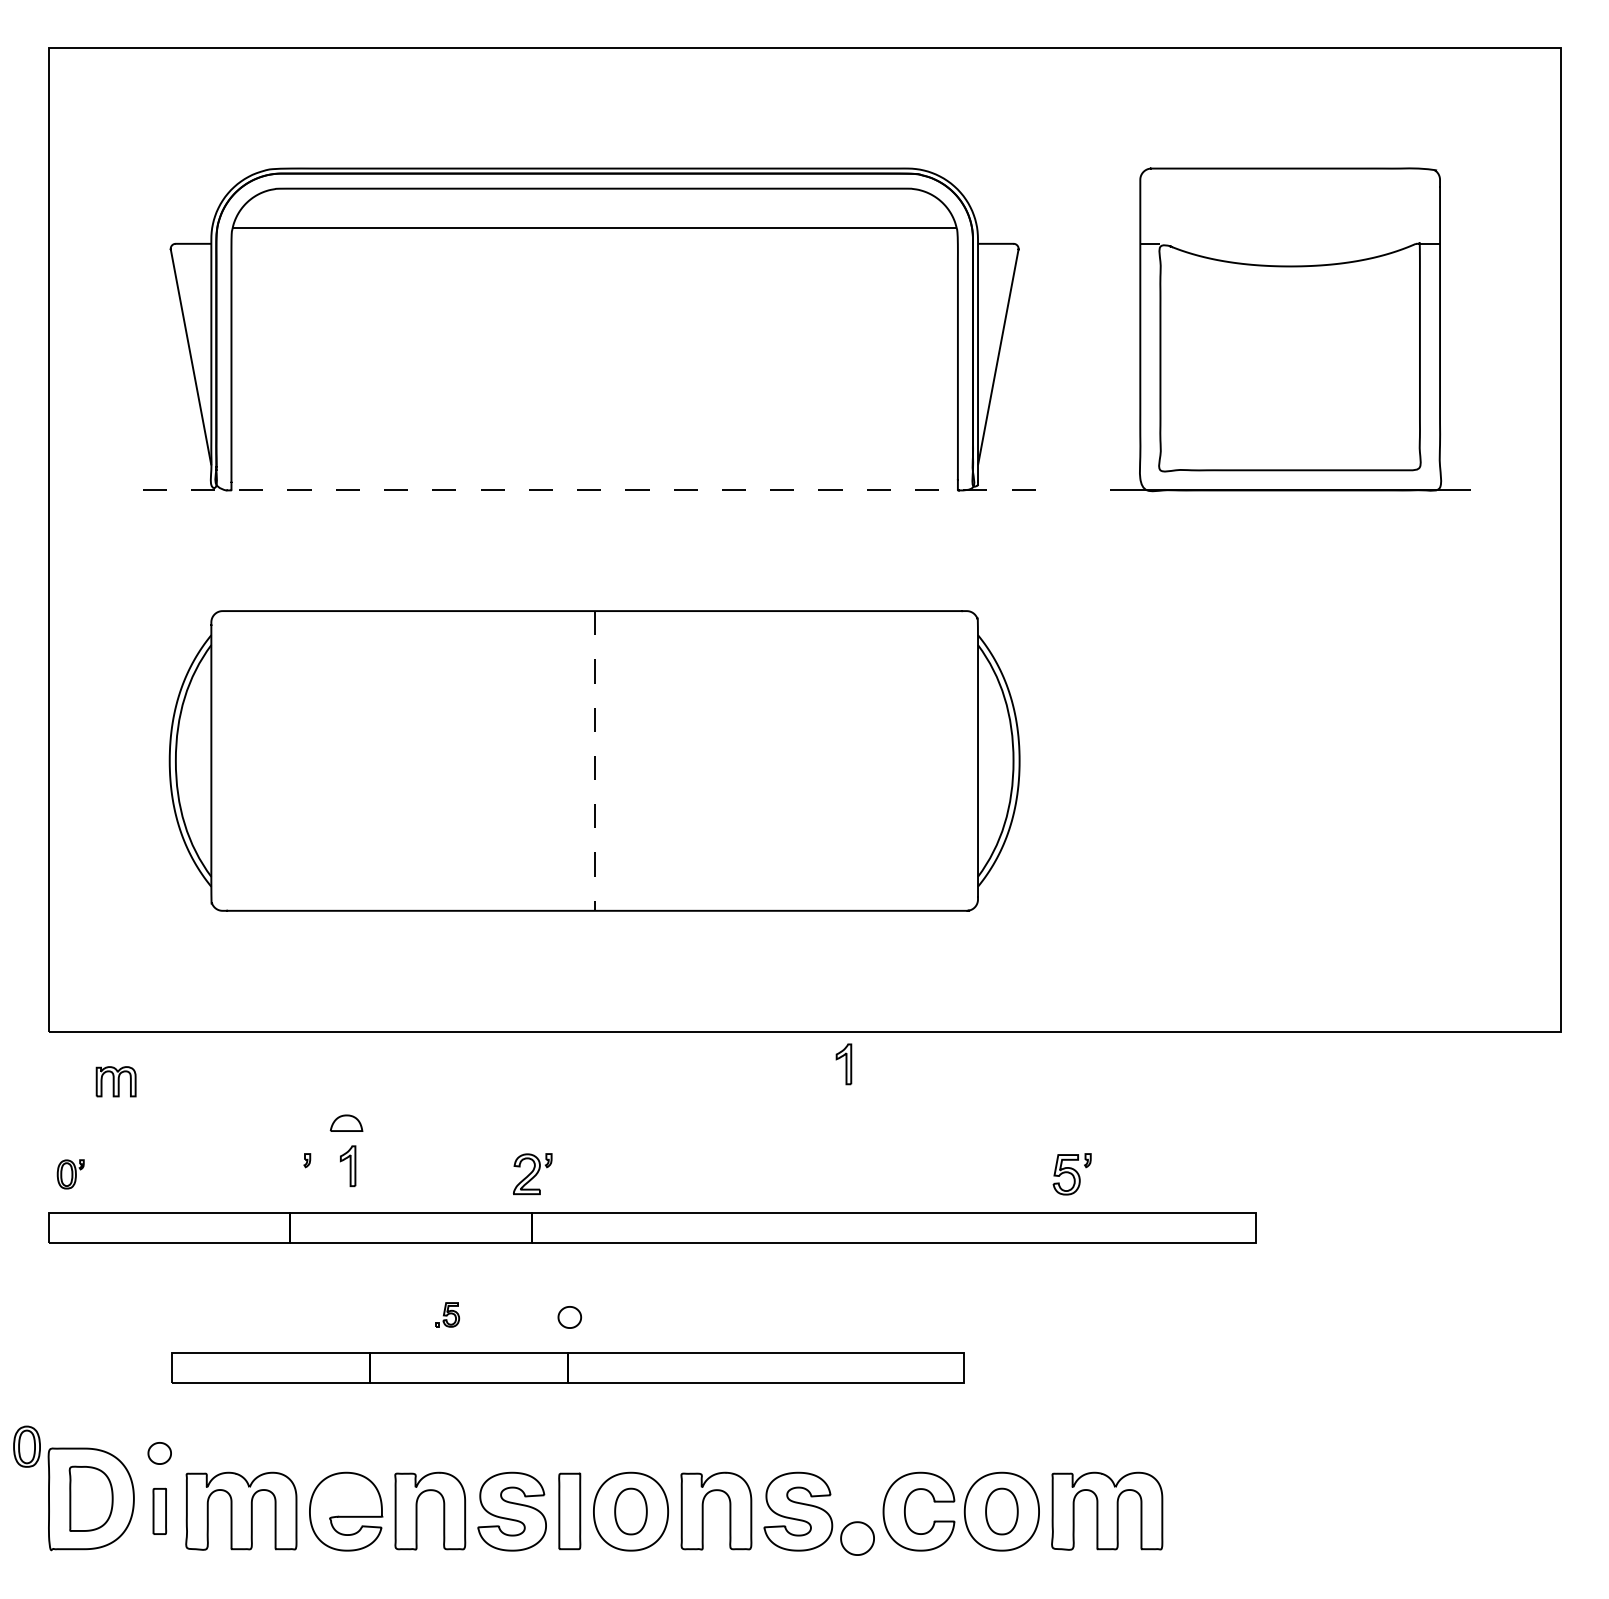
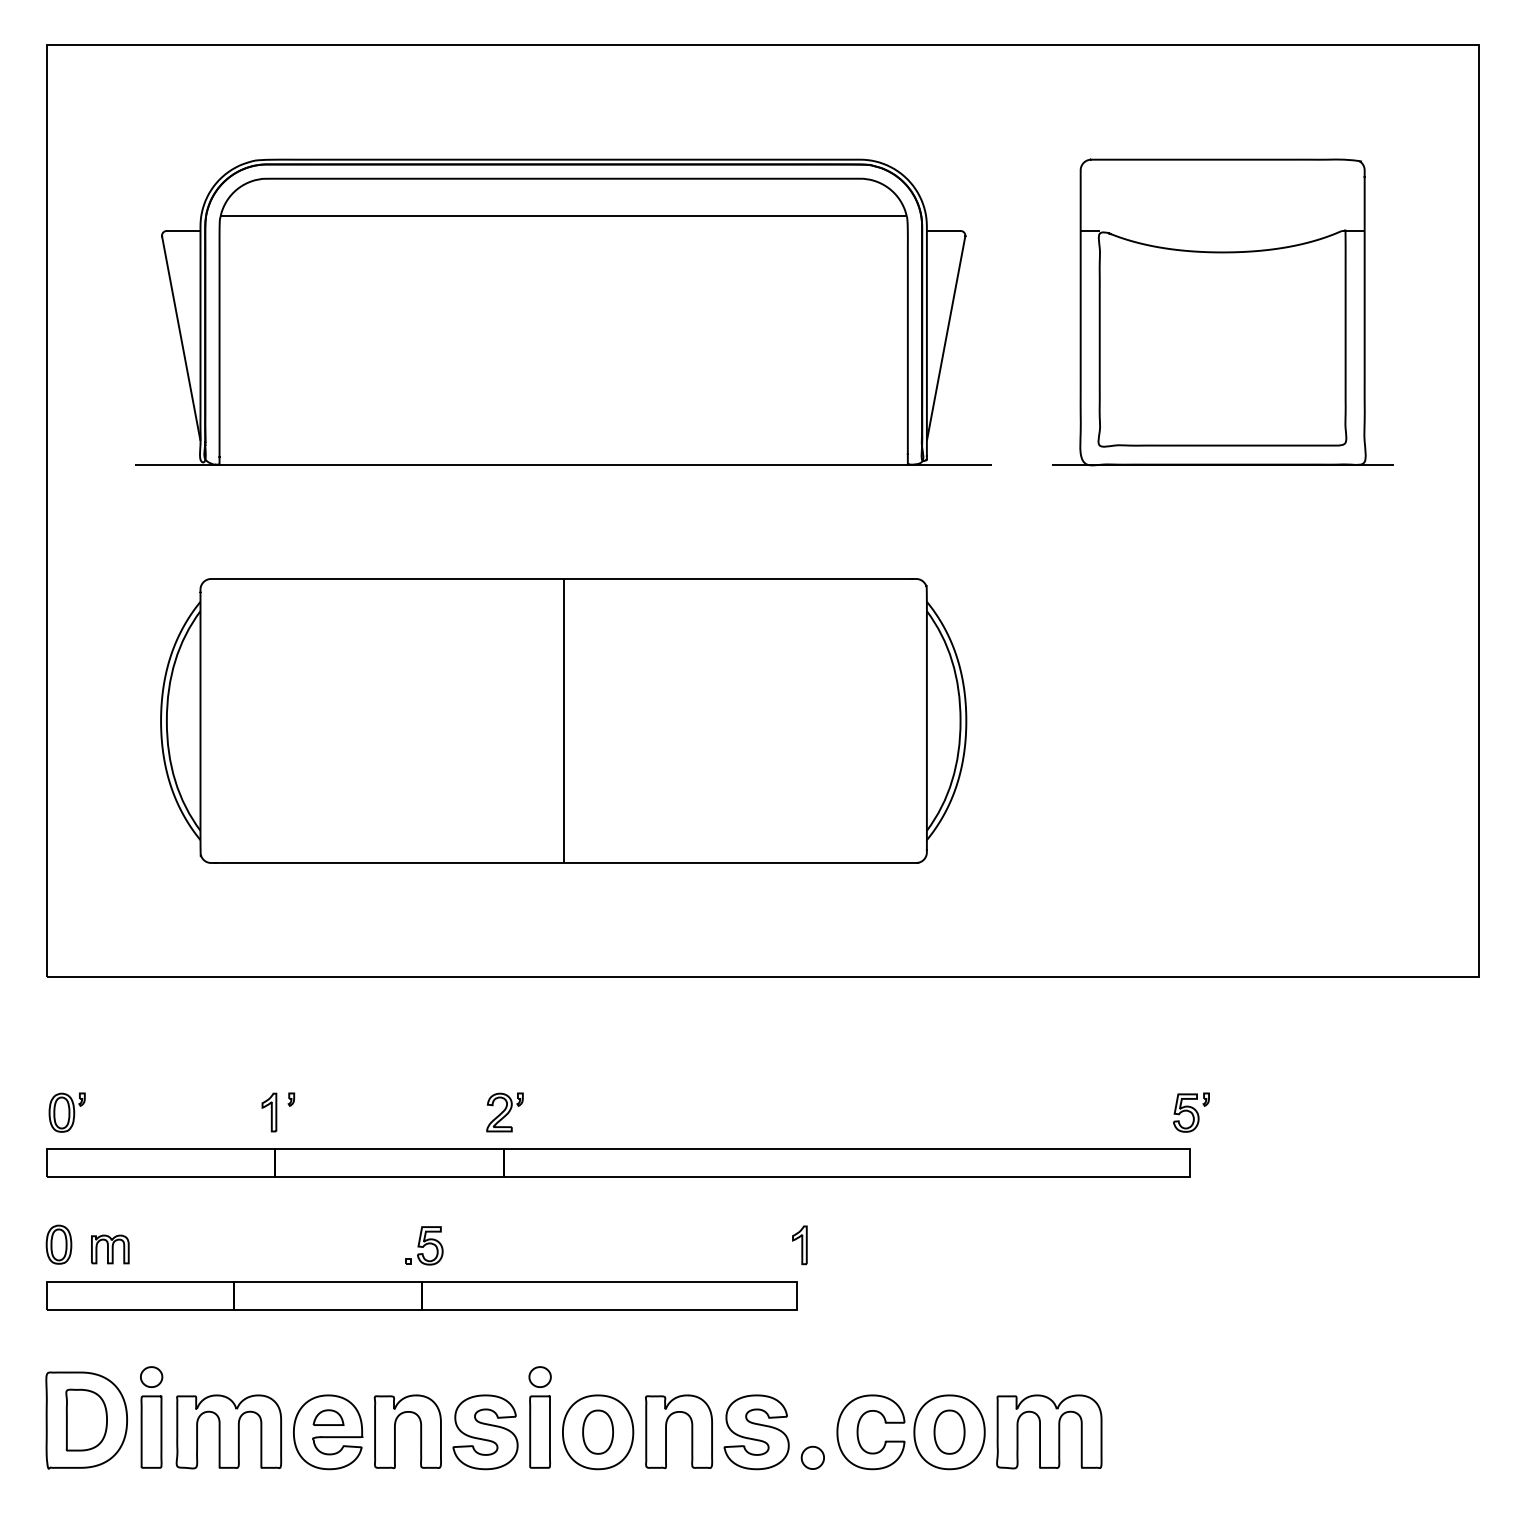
line: (595, 490) -> (564, 464), dashed -> solid
line: (594, 760) -> (563, 720), dashed -> solid
part: (843, 1064) -> (799, 1245), moved
part: (115, 1081) -> (109, 1249), moved
part: (346, 1122) -> (328, 1416), moved
part: (348, 1166) -> (269, 1112), moved
part: (70, 1174) -> (67, 1112), size x1.43
part: (1071, 1174) -> (1190, 1112), moved
part: (447, 1314) -> (424, 1245), size x1.67
part: (569, 1317) -> (539, 1377), moved
part: (567, 1367) -> (421, 1295), moved
part: (26, 1446) -> (58, 1244), moved
part: (159, 1511) -> (151, 1432), size x1.67
part: (857, 1538) -> (812, 1457), size x0.71

